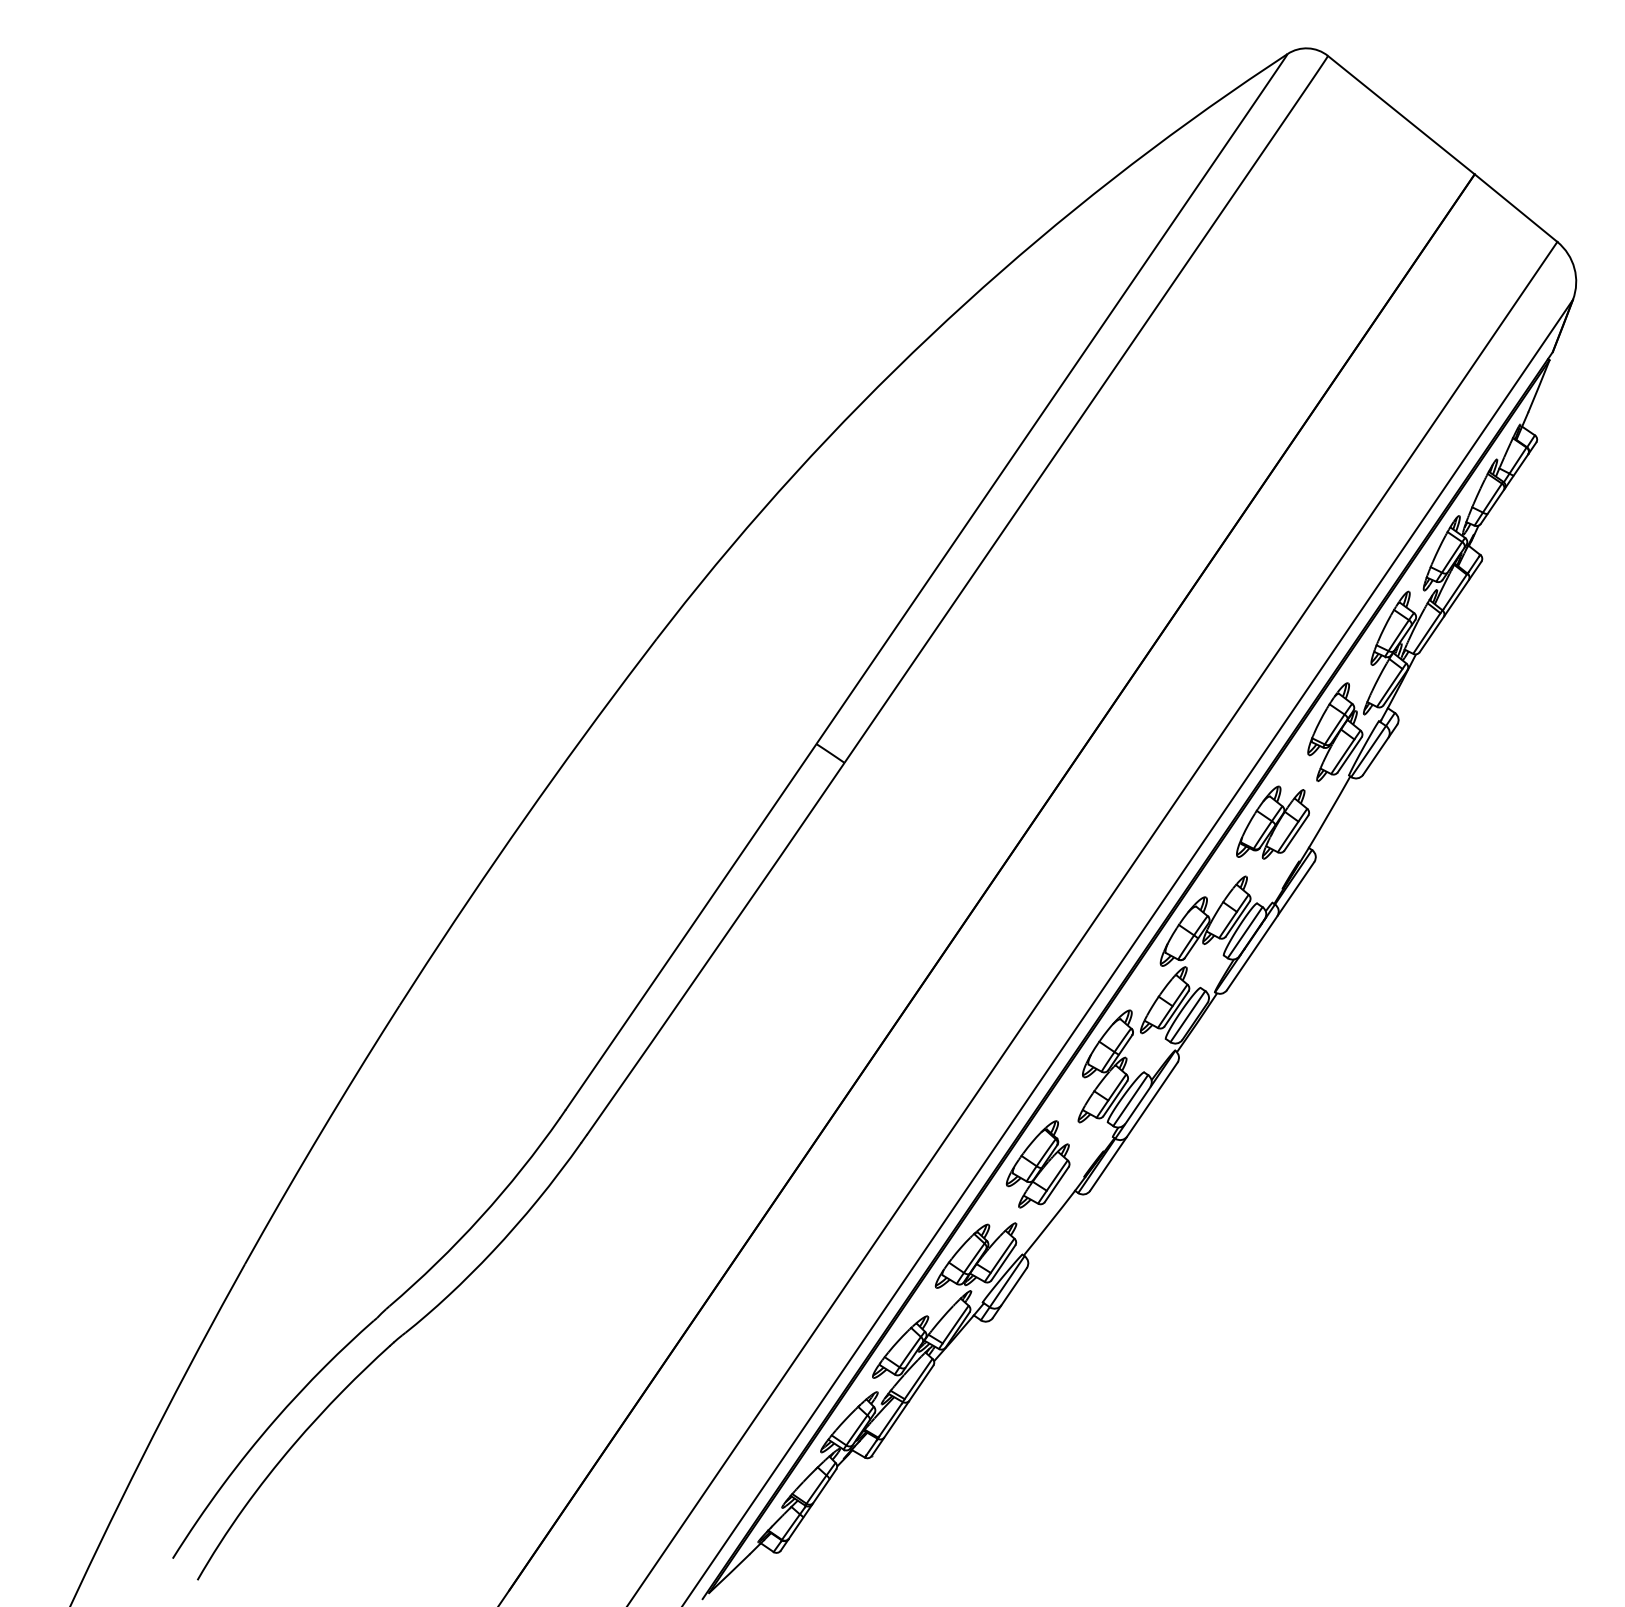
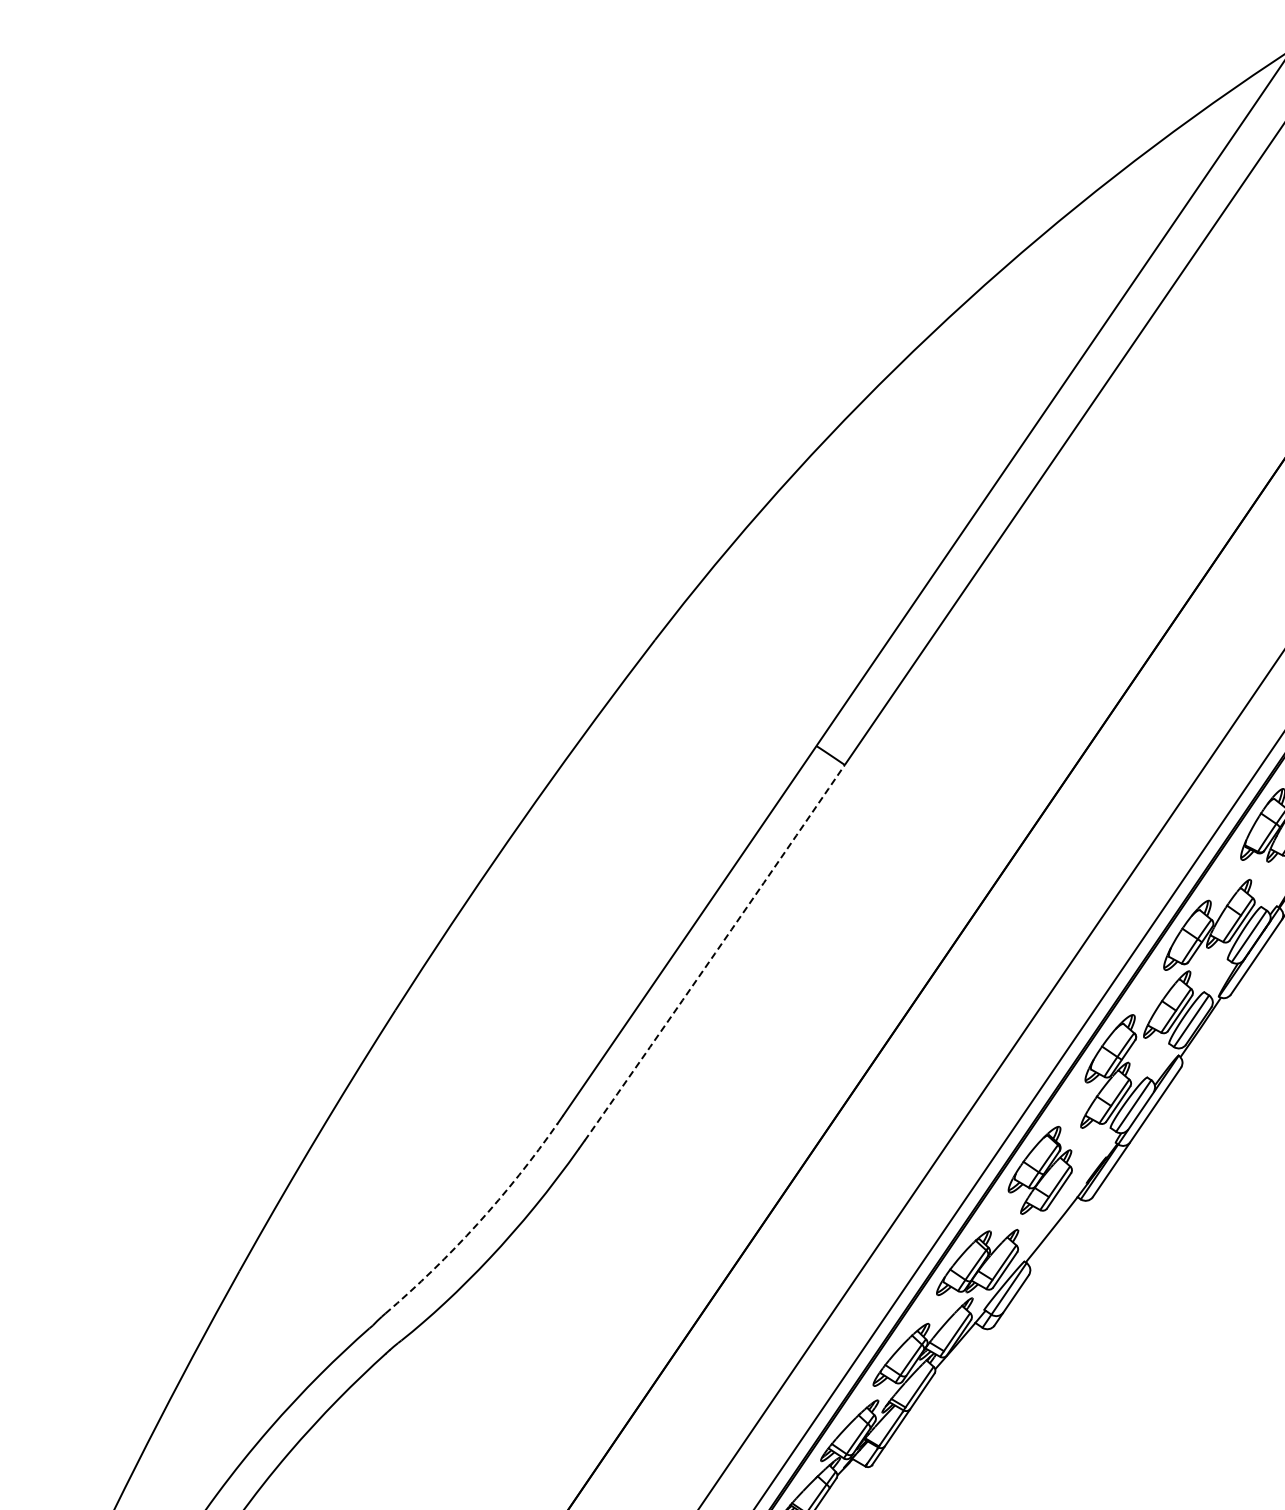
arc: (716, 949) -> (715, 953), solid -> dashed
arc: (480, 1217) -> (477, 1224), solid -> dashed

